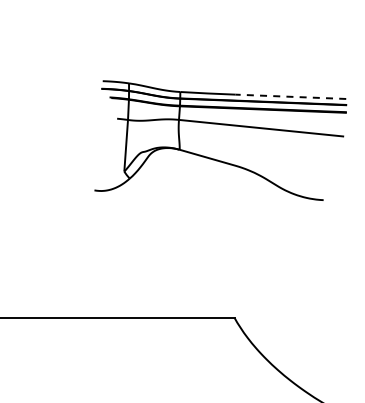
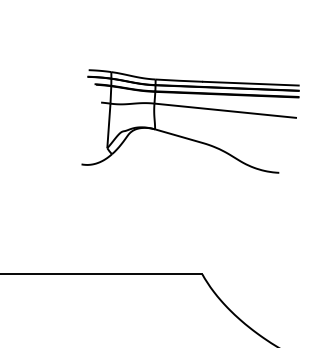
line: (290, 96) -> (250, 83), dashed -> solid

